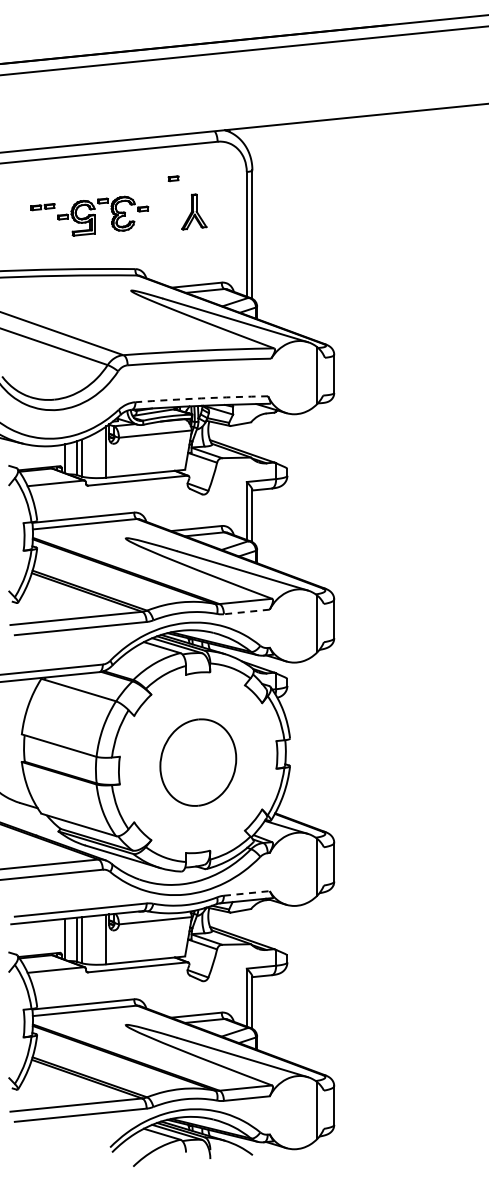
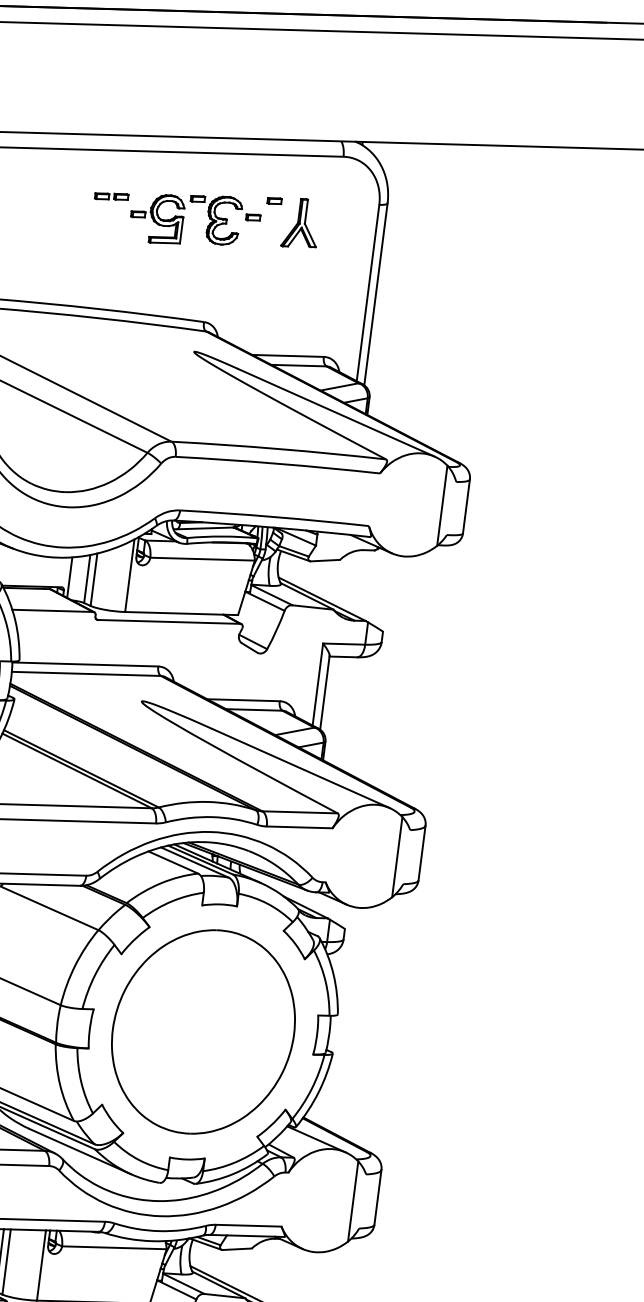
part: (194, 211) -> (301, 222), moved
part: (89, 215) -> (176, 216), moved
arc: (201, 398) -> (274, 517), dashed -> solid
line: (246, 611) -> (299, 826), dashed -> solid
part: (198, 762) -> (203, 1031), size x1.67
line: (247, 893) -> (249, 1225), dashed -> solid

